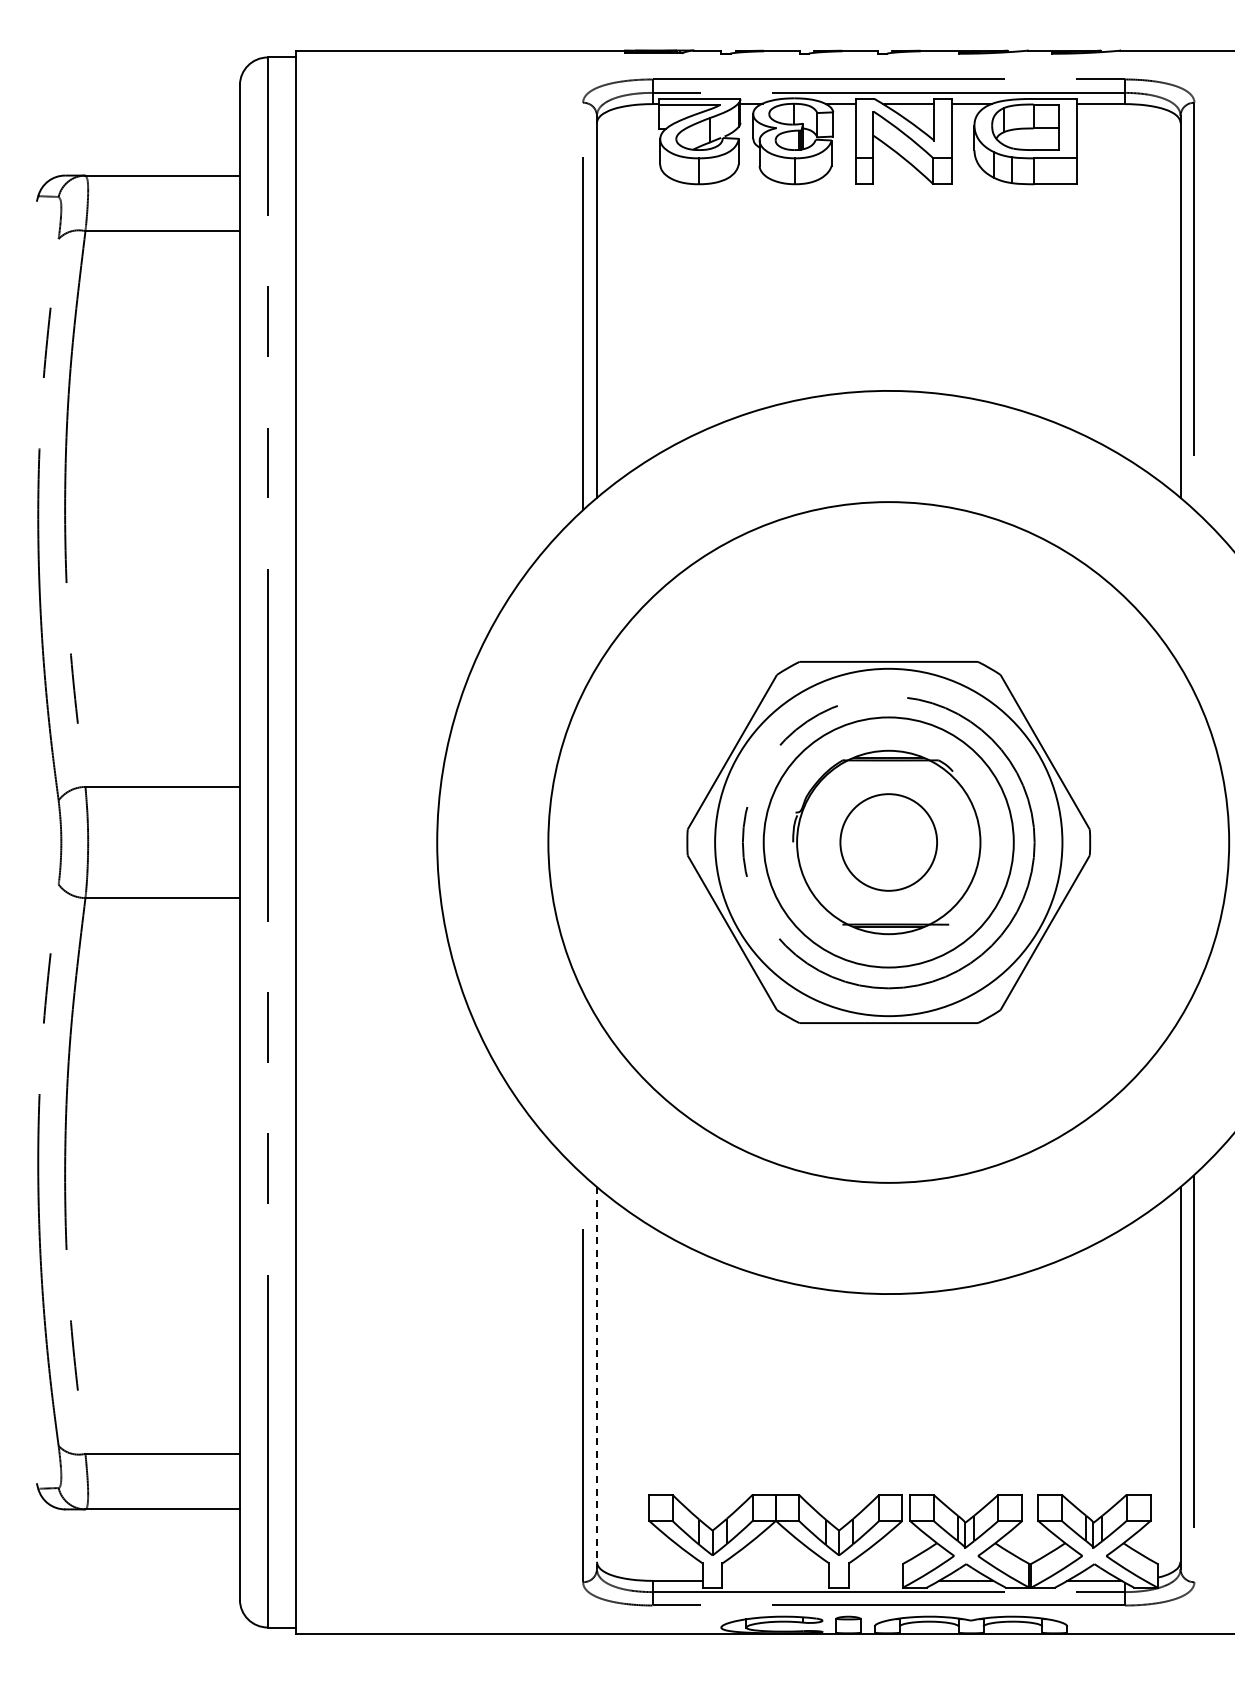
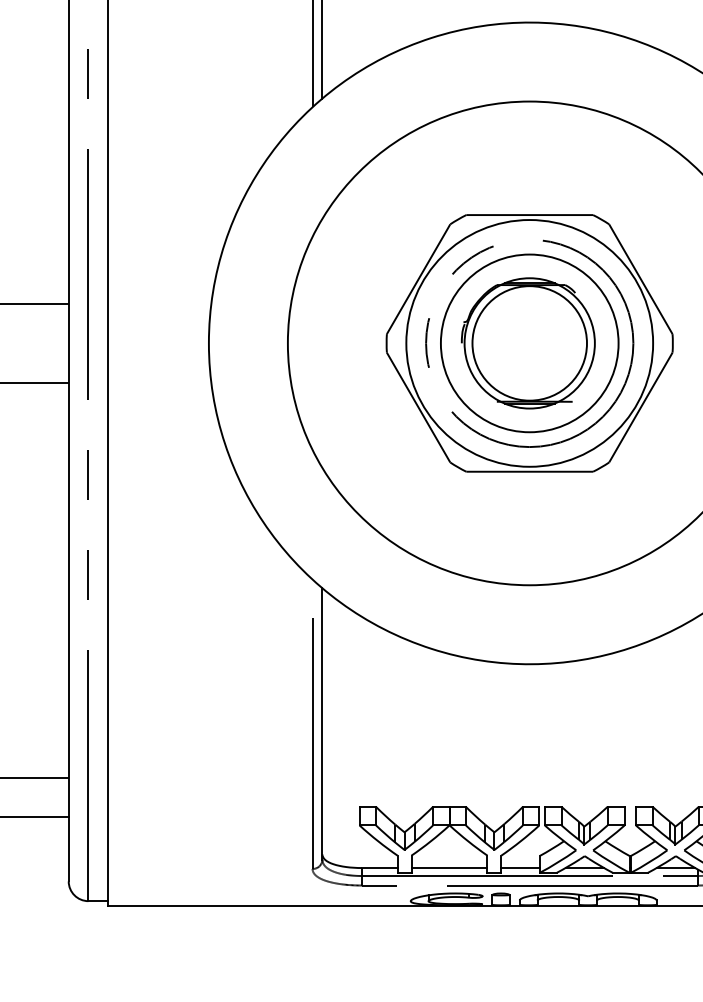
circle: (888, 842) -> (529, 343), size x1.67
line: (597, 1378) -> (322, 724), dashed -> solid
line: (775, 1580) -> (449, 867), added
line: (875, 1580) -> (520, 867), added

